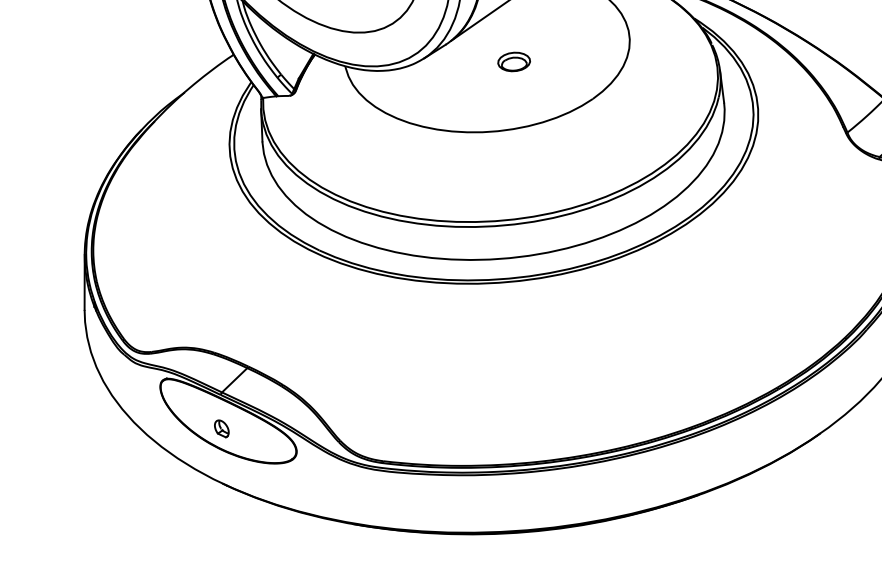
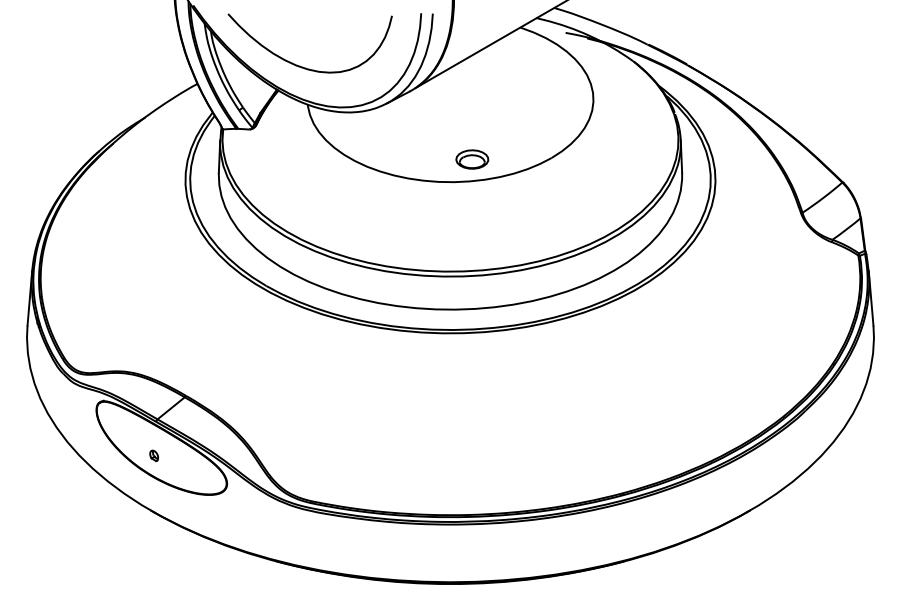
part: (514, 61) -> (472, 159), moved
part: (220, 428) -> (153, 455), size x0.6

